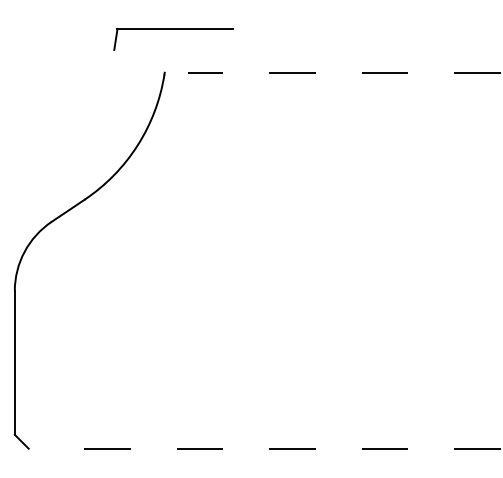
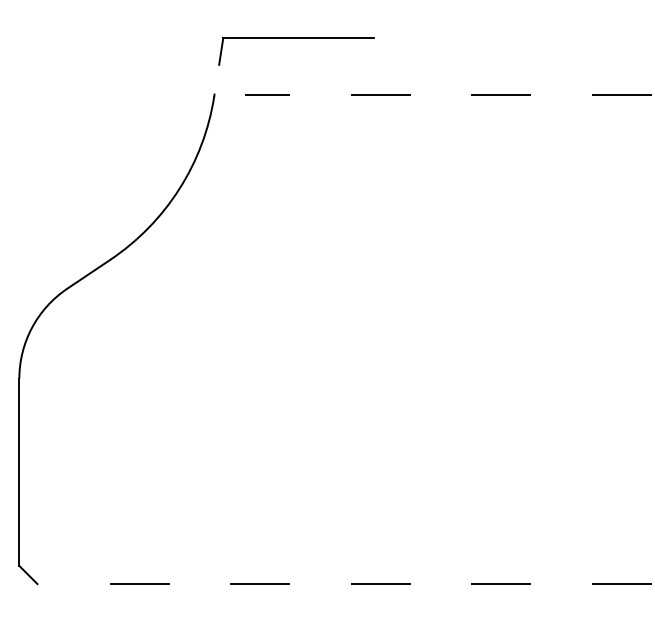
part: (173, 29) -> (296, 38), moved

